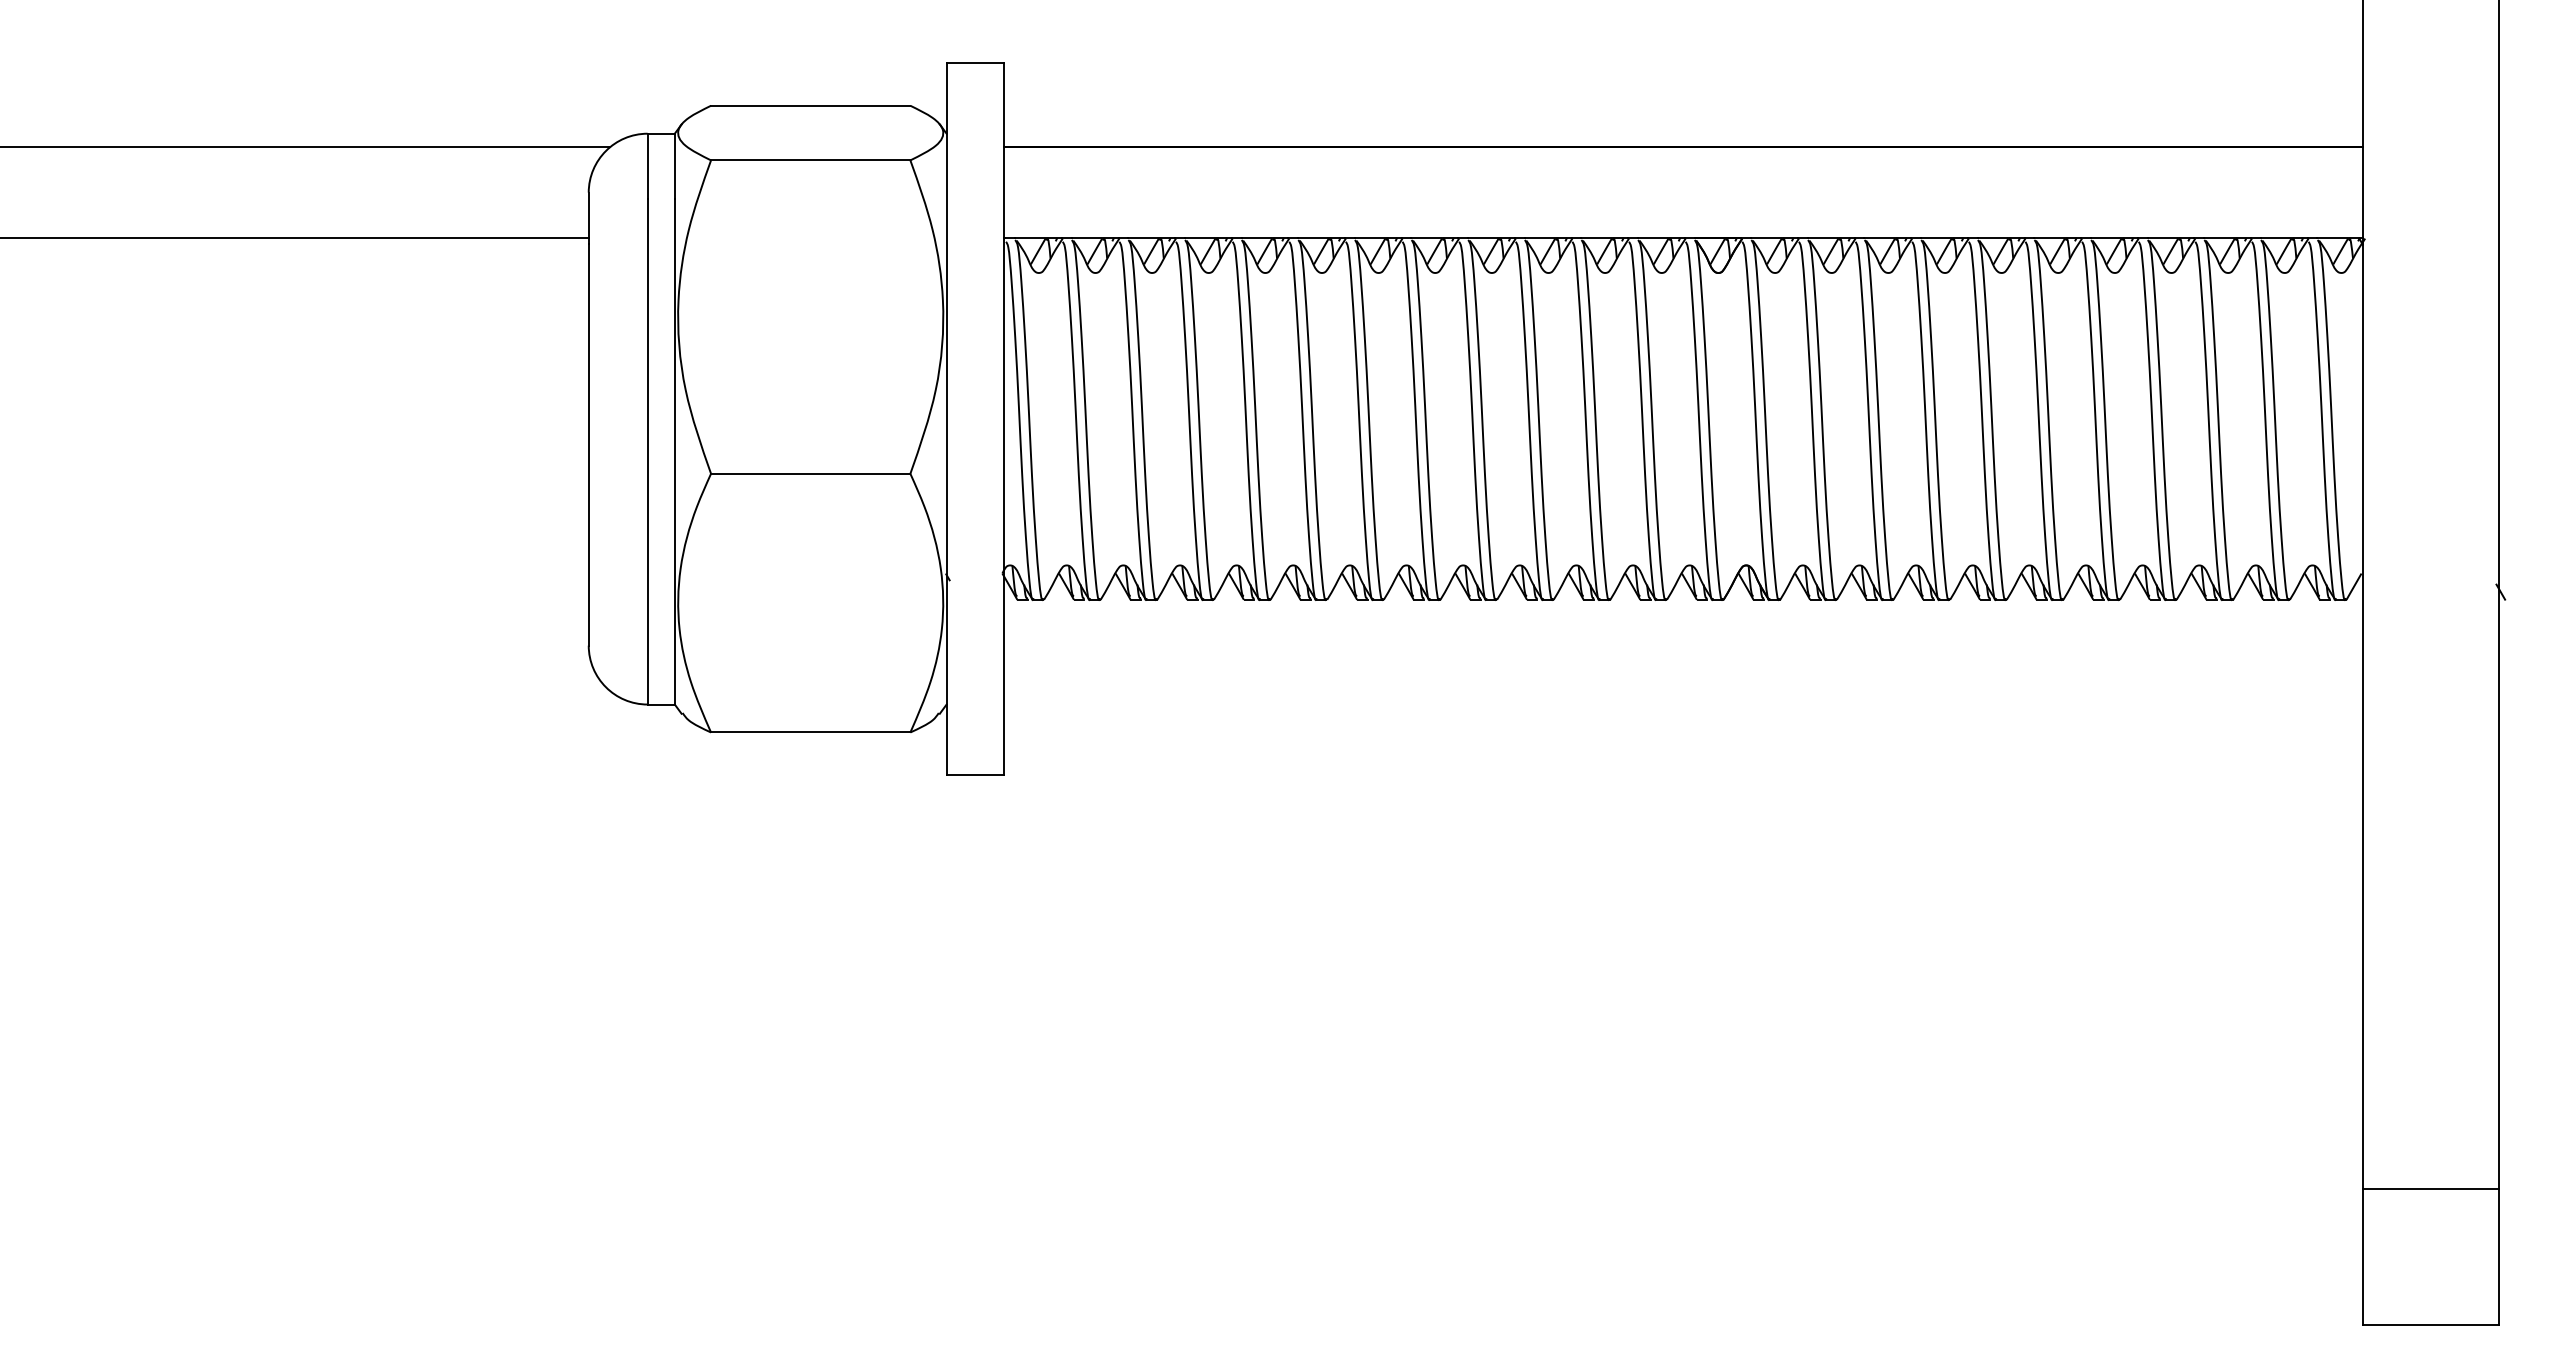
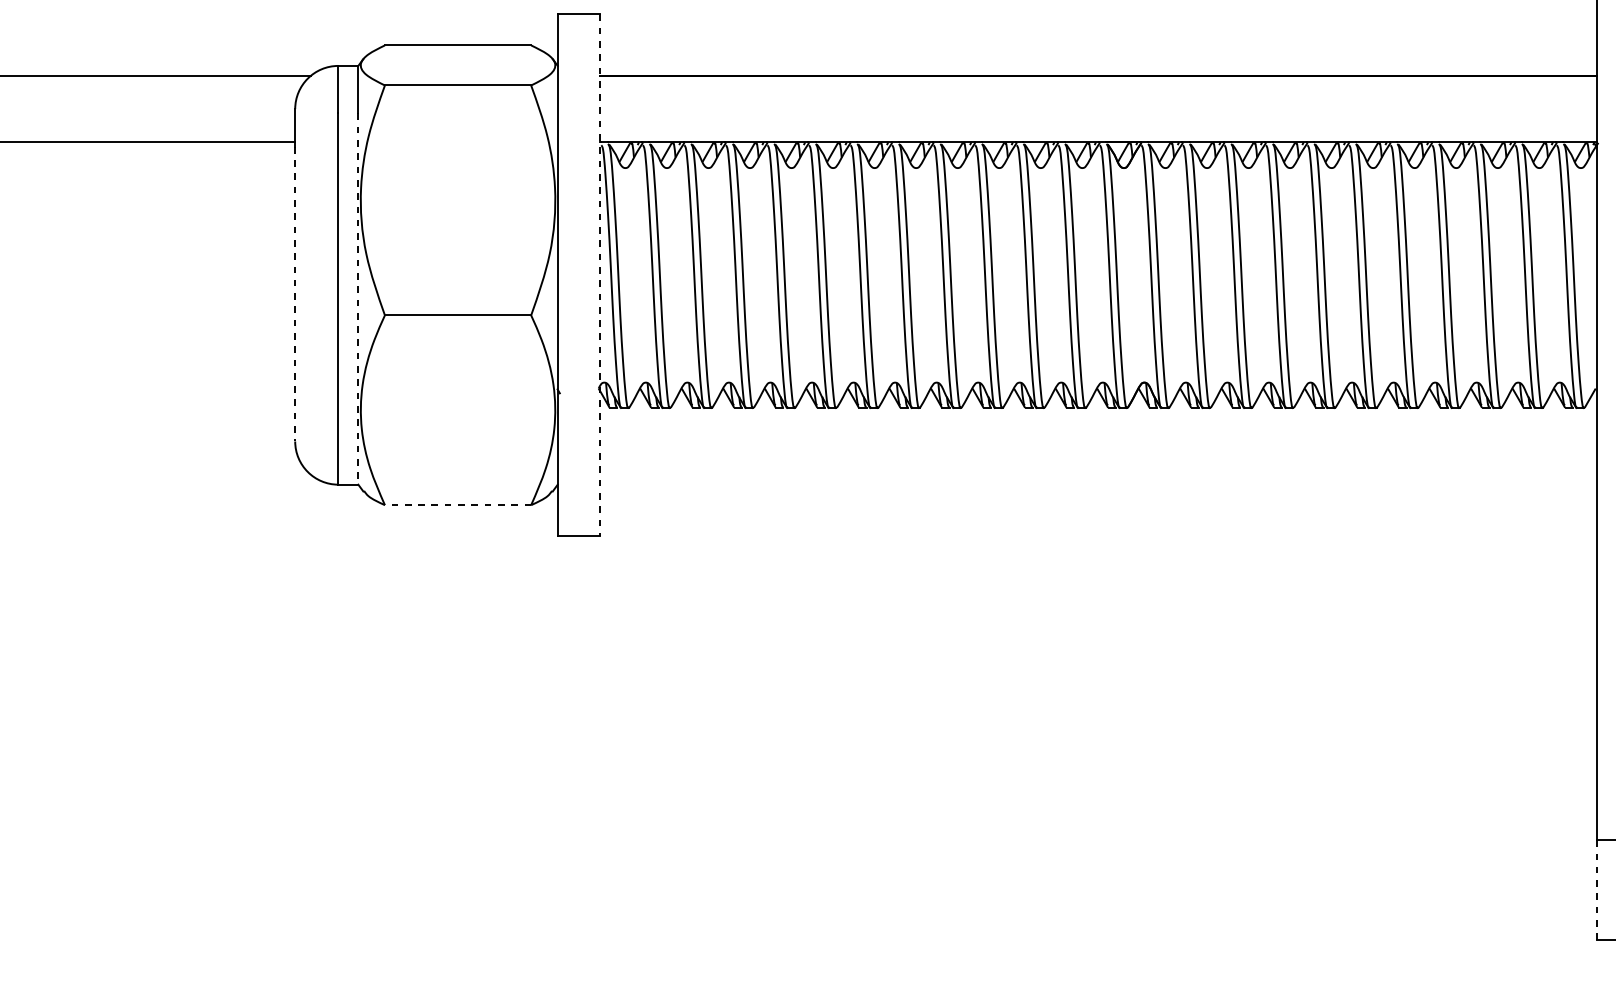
line: (1003, 419) -> (599, 275), solid -> dashed
line: (588, 444) -> (295, 293), solid -> dashed
line: (674, 451) -> (358, 299), solid -> dashed
line: (810, 732) -> (457, 505), solid -> dashed
line: (2362, 1257) -> (1596, 890), solid -> dashed

